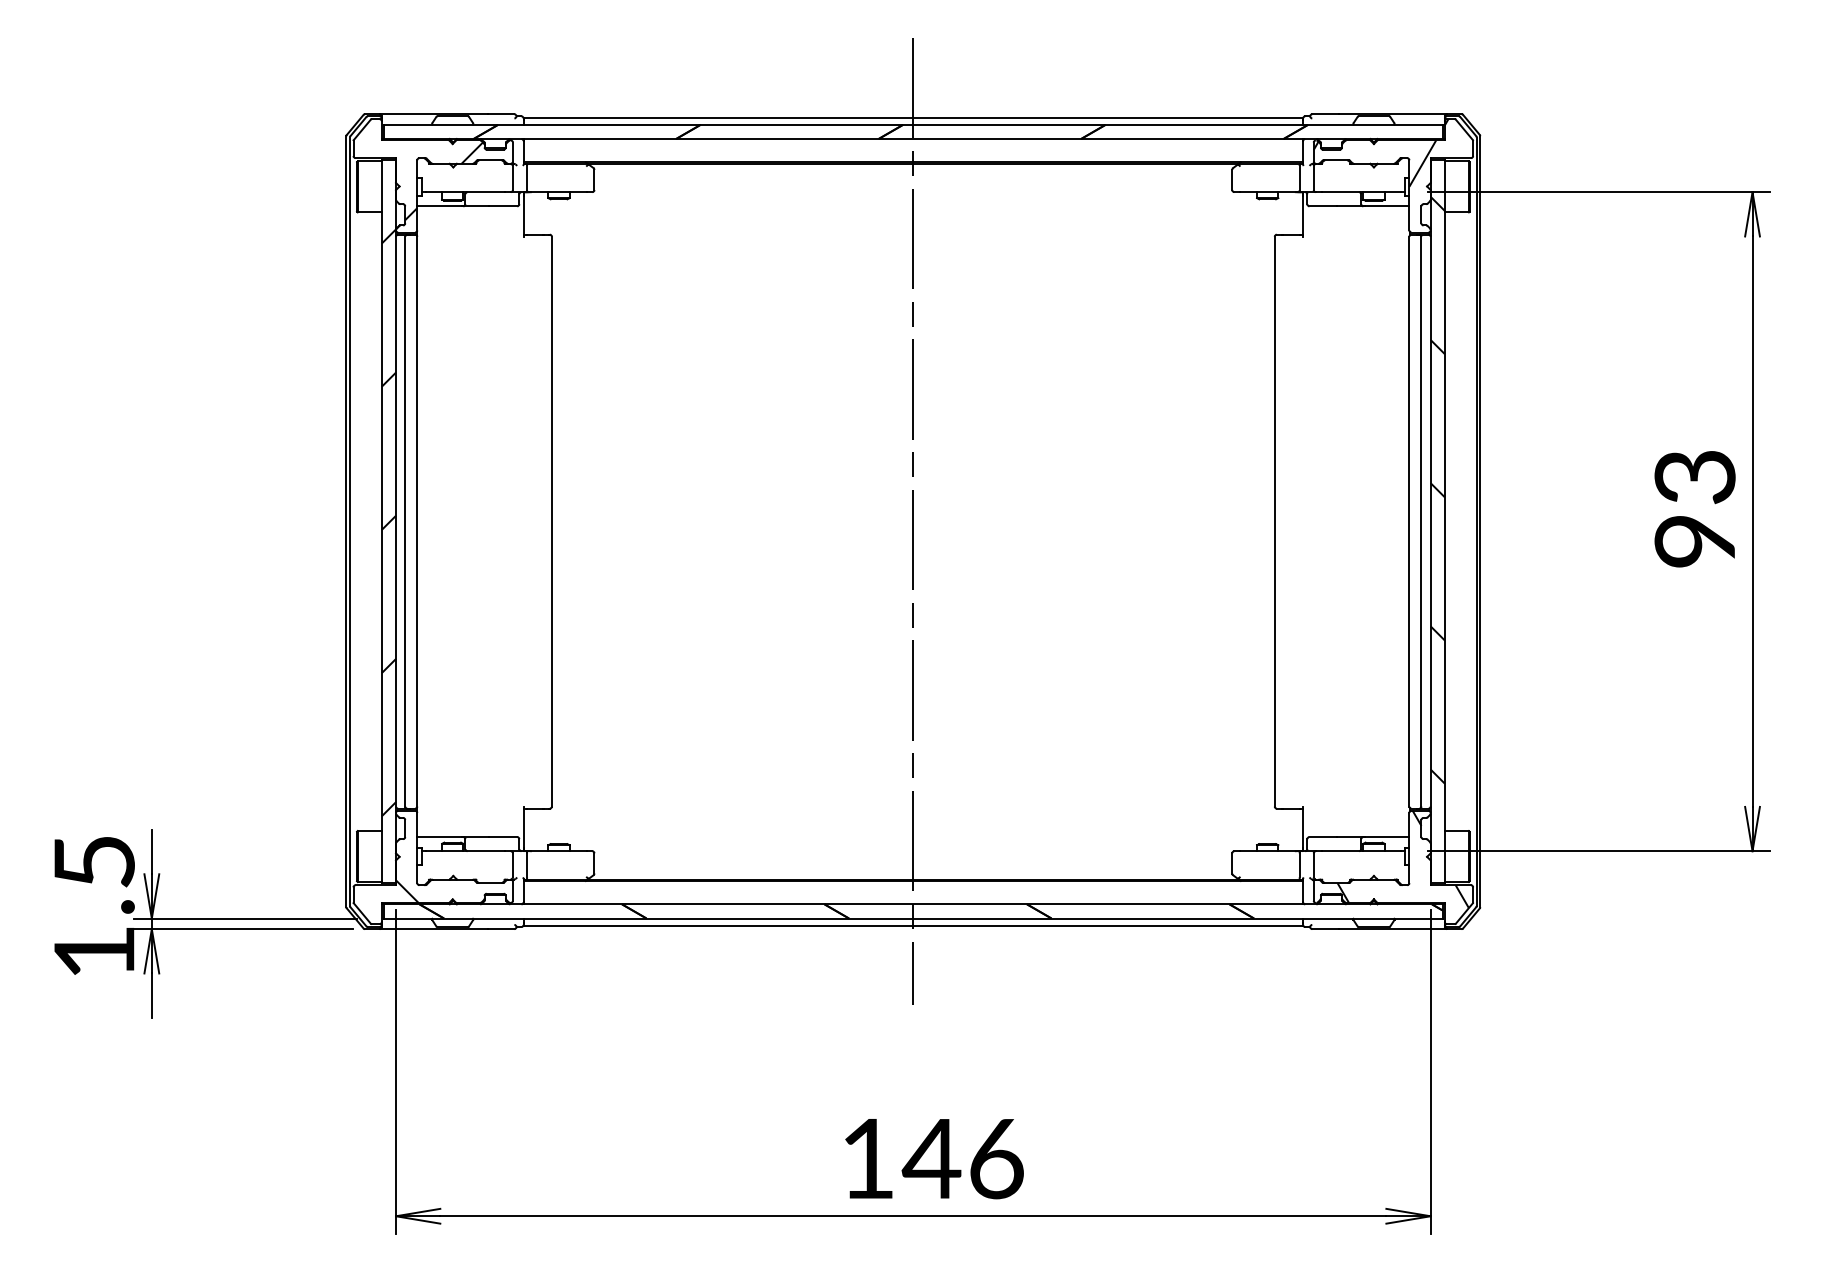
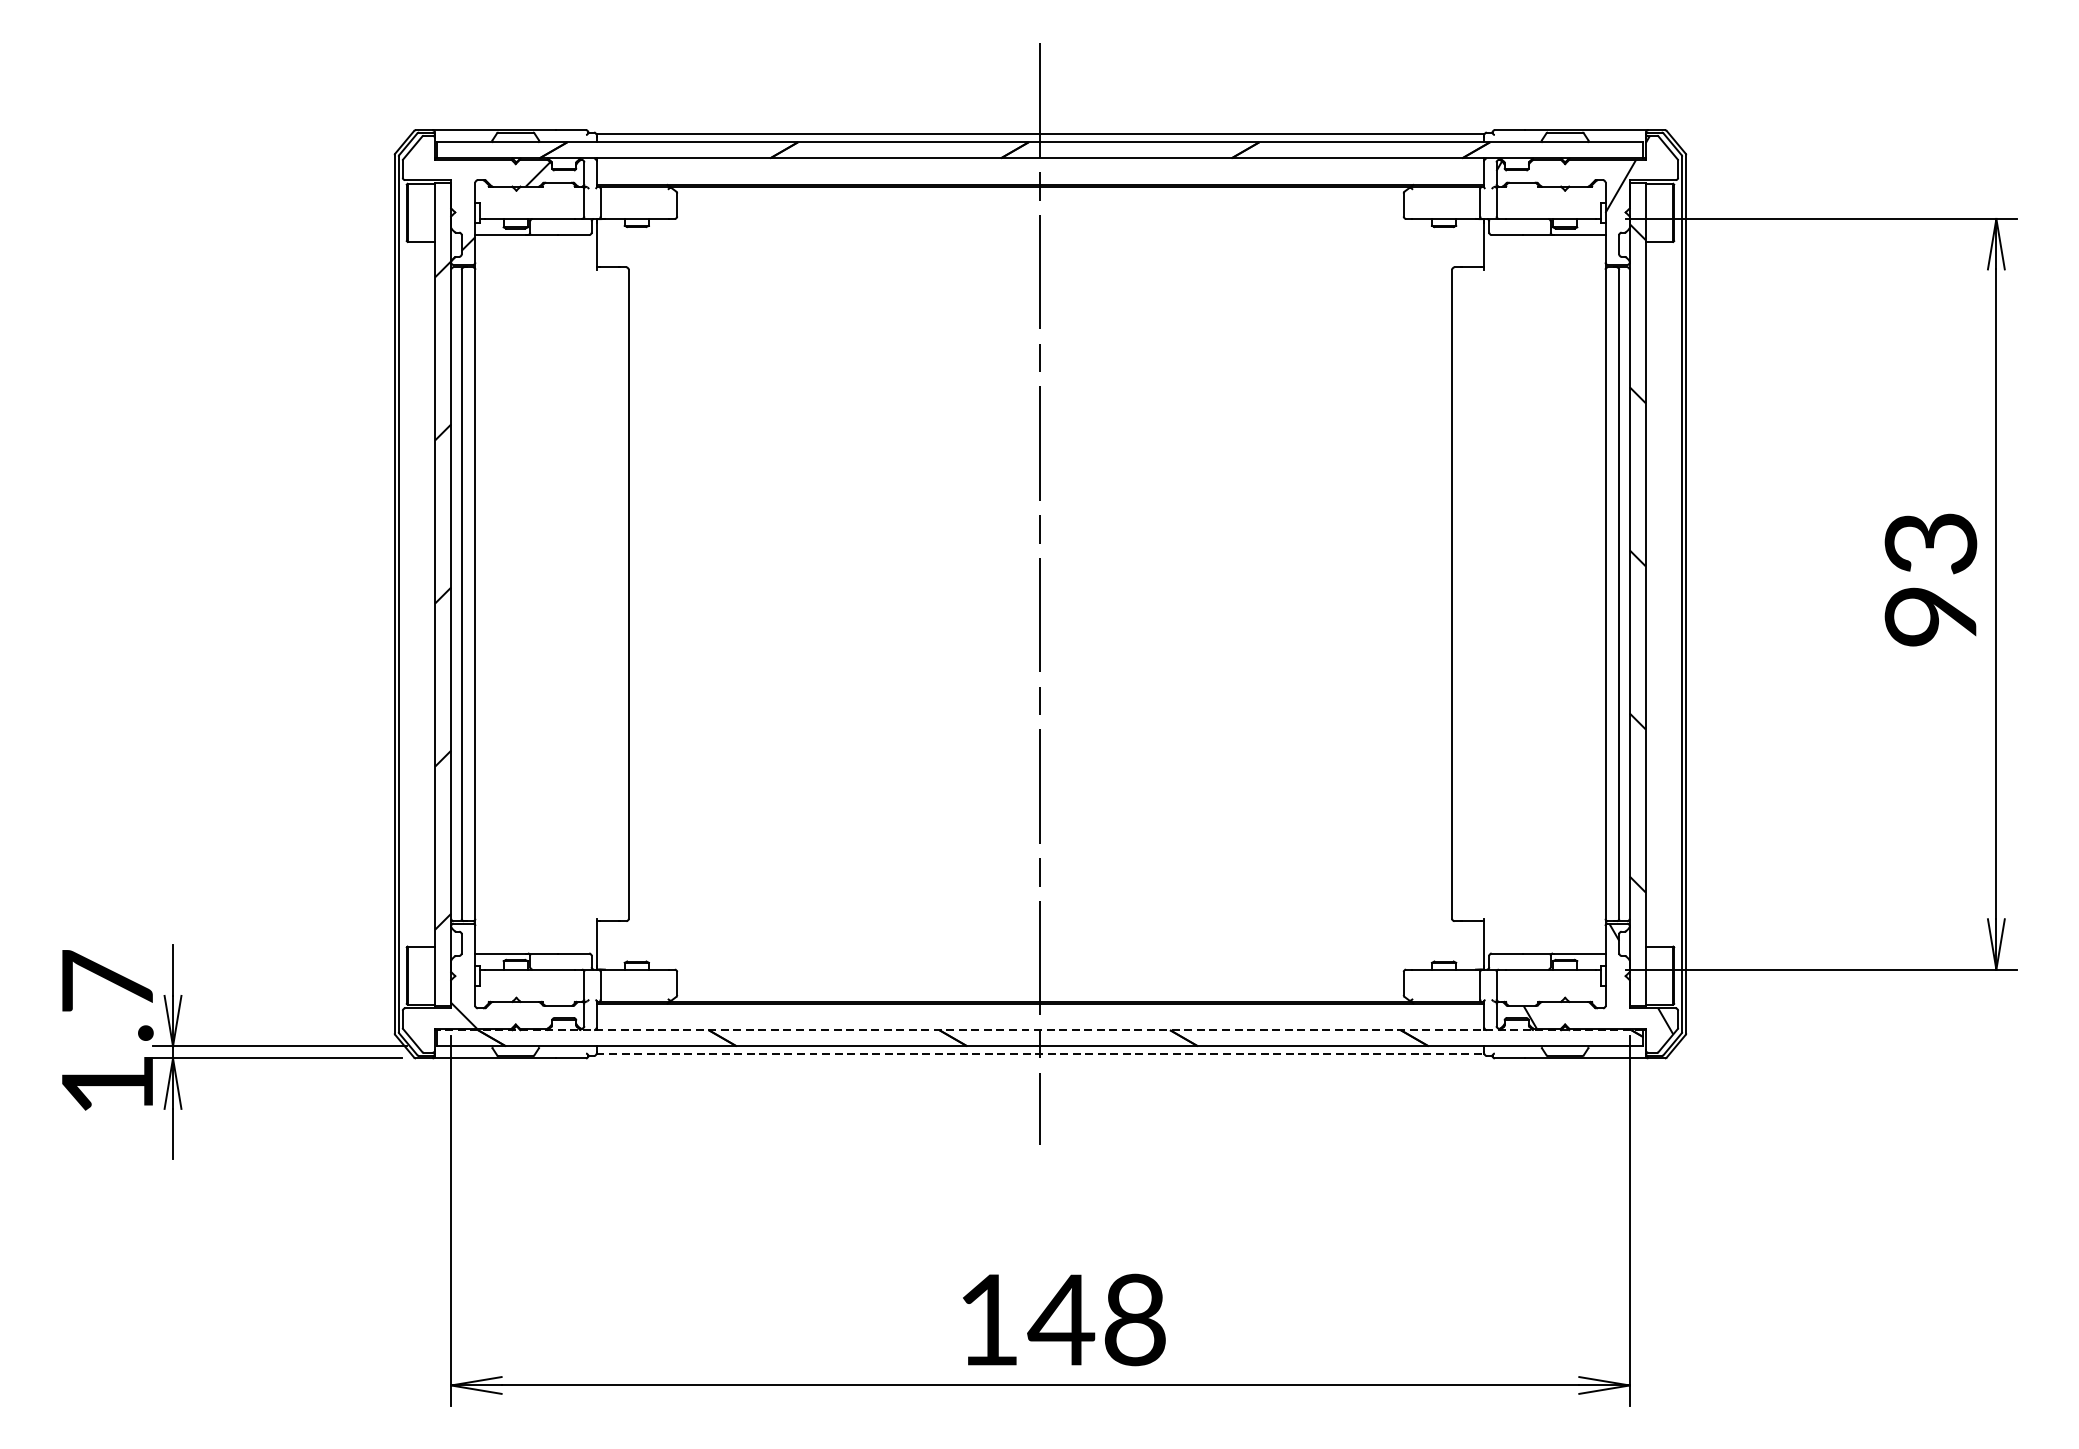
text: (94, 860) -> (107, 980), 1.5 -> 1.7
line: (912, 904) -> (1039, 1030), solid -> dashed
line: (913, 925) -> (1040, 1054), solid -> dashed
text: (996, 1158) -> (1135, 1319), 146 -> 148

